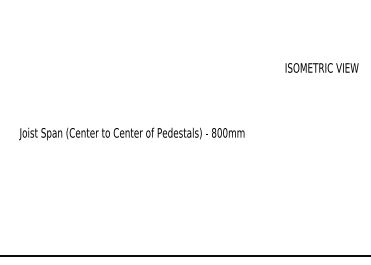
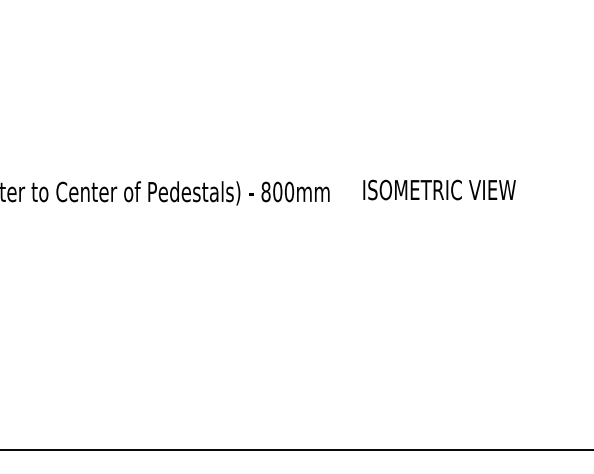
text: (321, 67) -> (438, 189), moved

